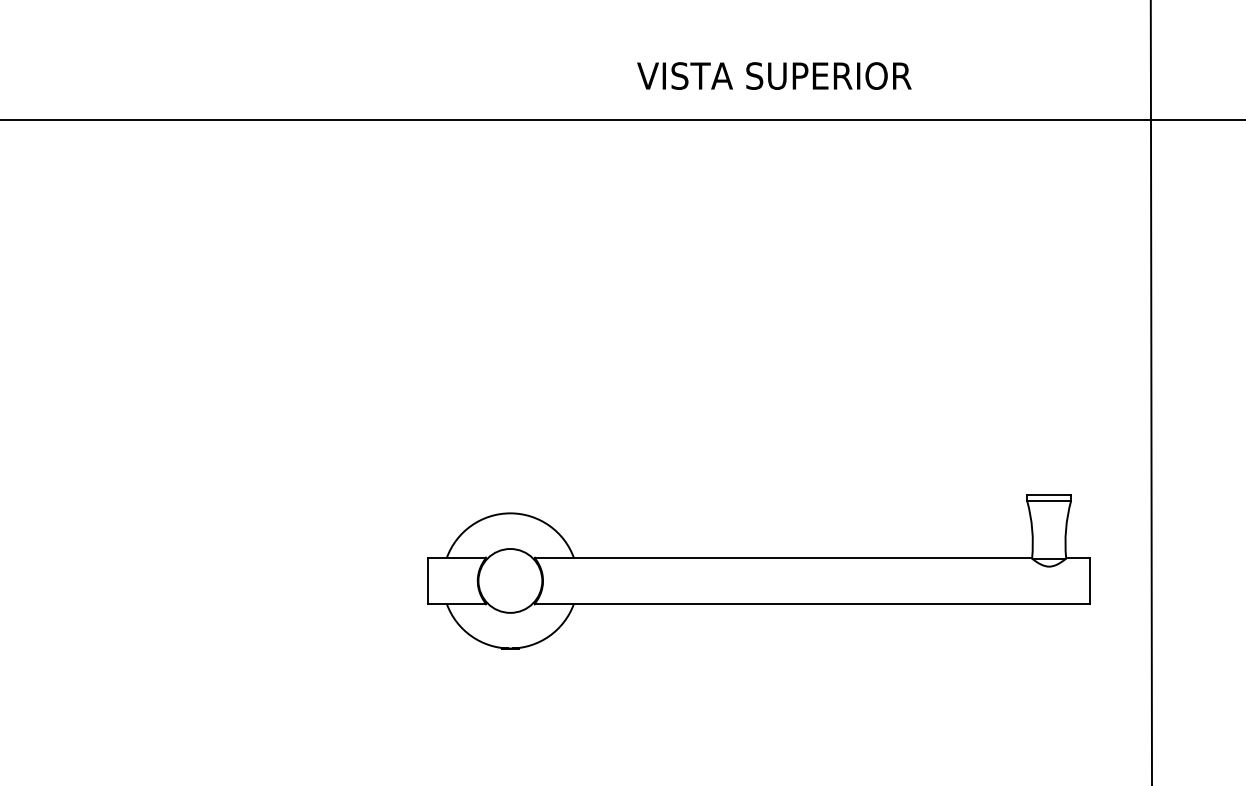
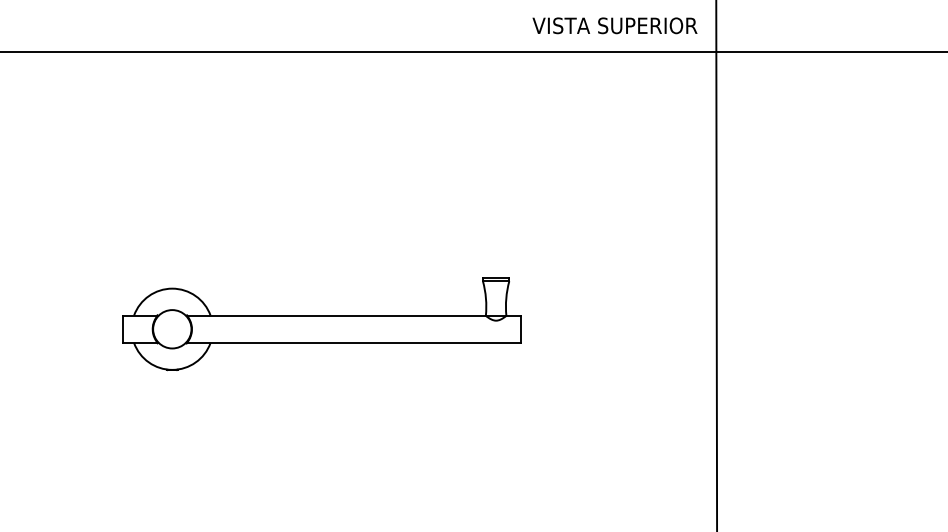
text: (773, 75) -> (614, 25), moved
part: (758, 572) -> (321, 324), moved

